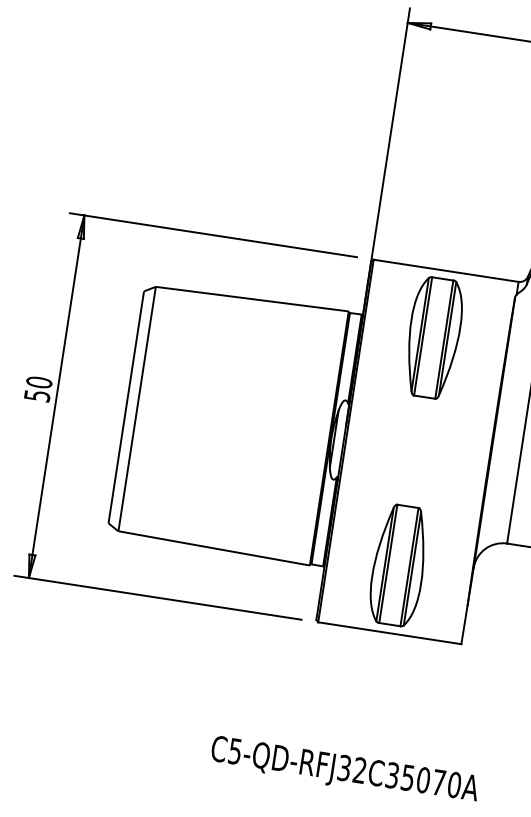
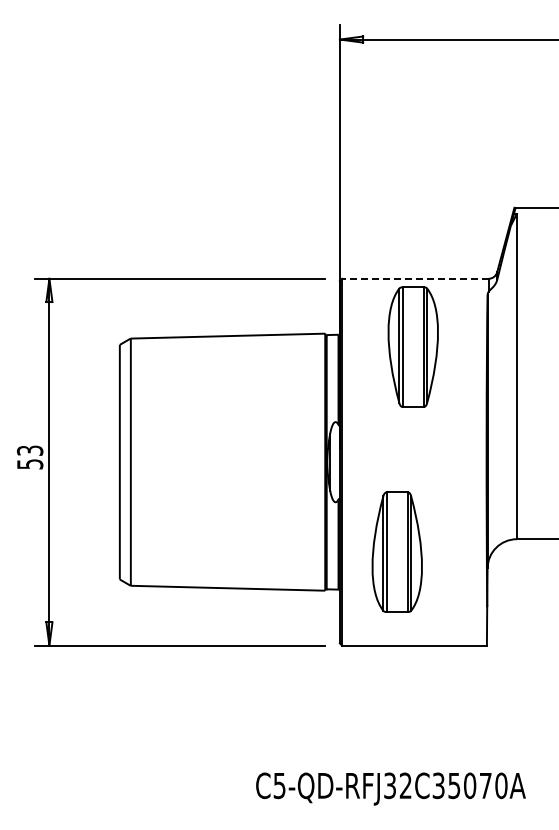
line: (445, 270) -> (414, 278), solid -> dashed
text: (39, 382) -> (30, 450), 50 -> 53
part: (398, 564) -> (396, 551), moved

